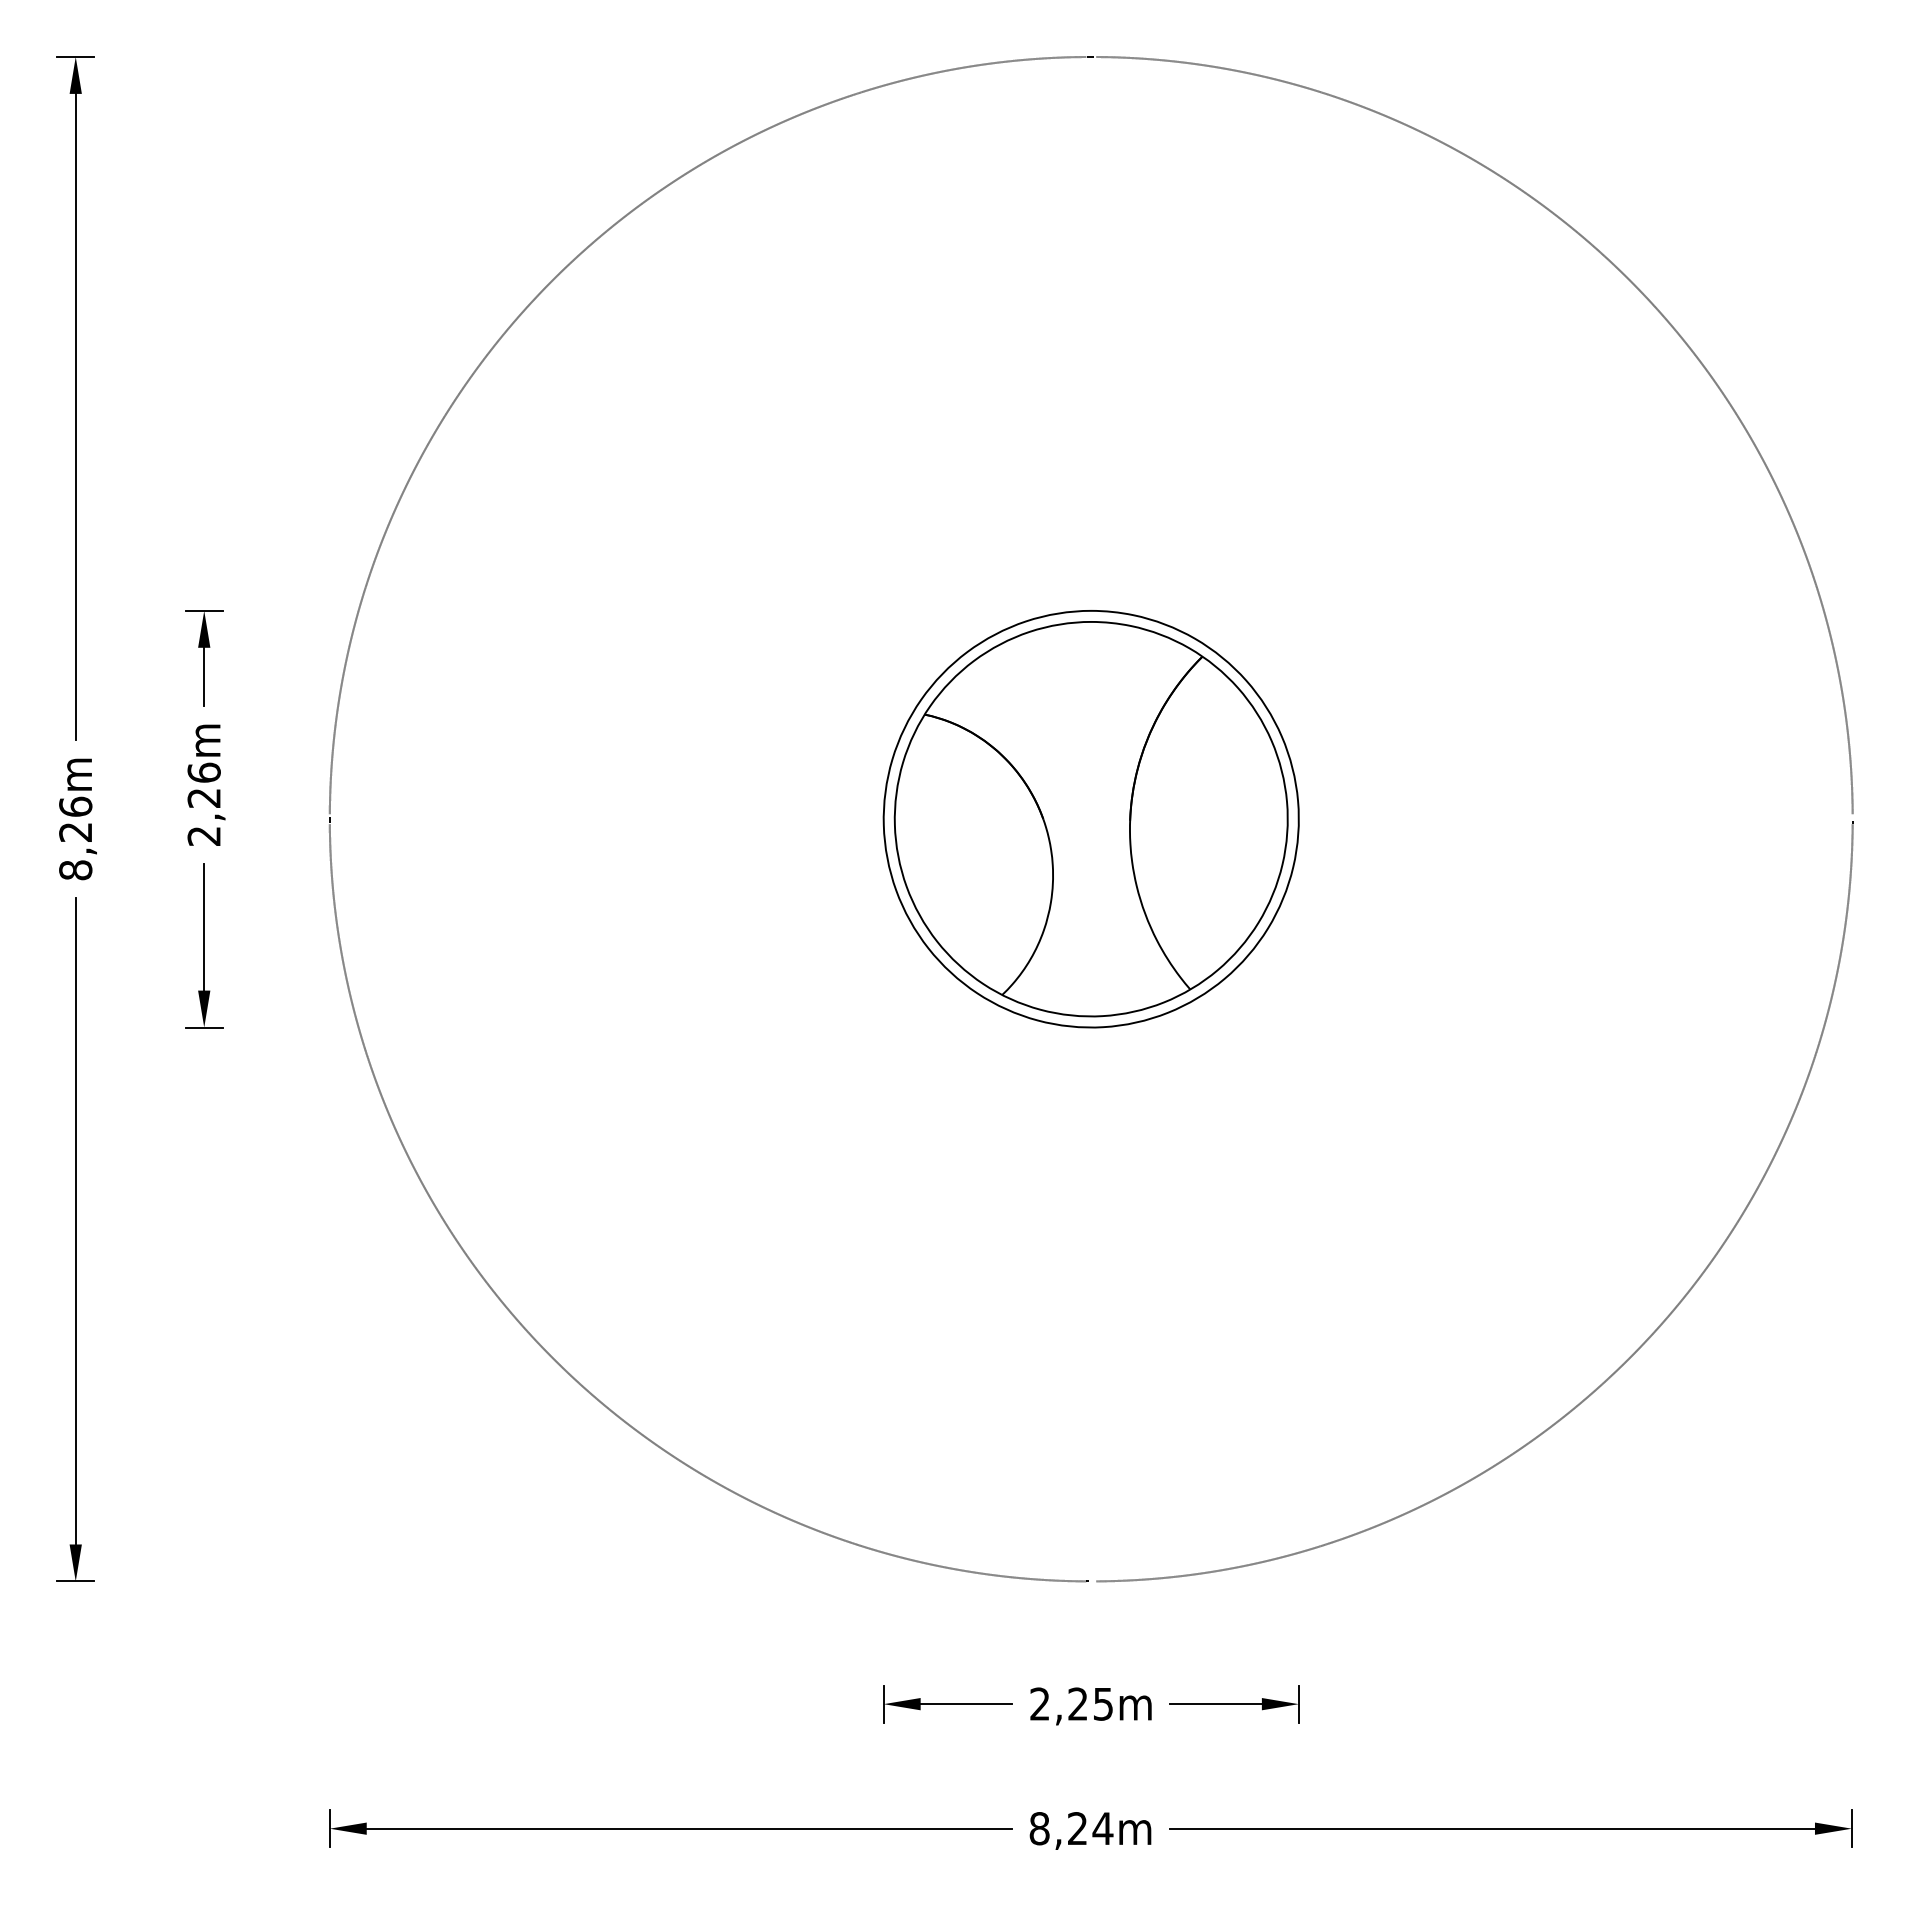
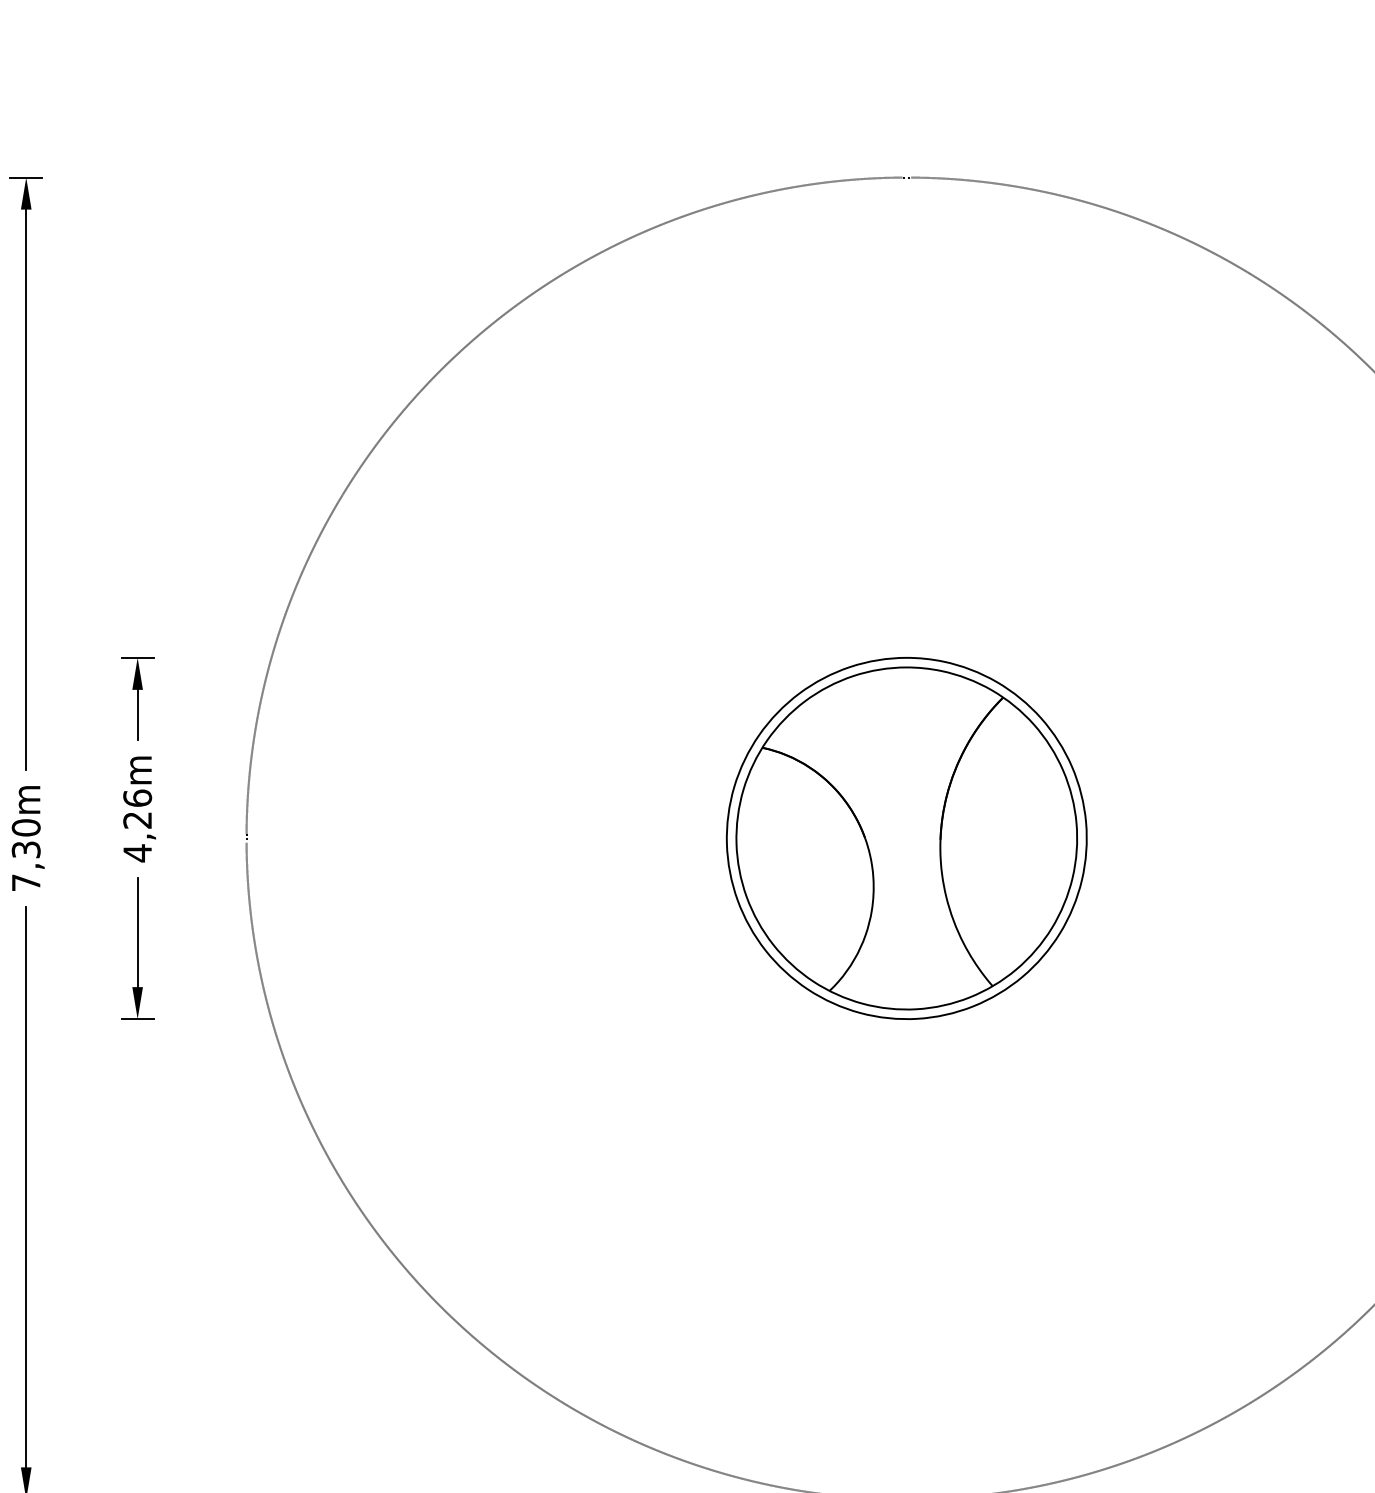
text: (203, 835) -> (137, 852), 2,26m -> 4,26m
text: (75, 838) -> (26, 855), 8,26m -> 7,30m

